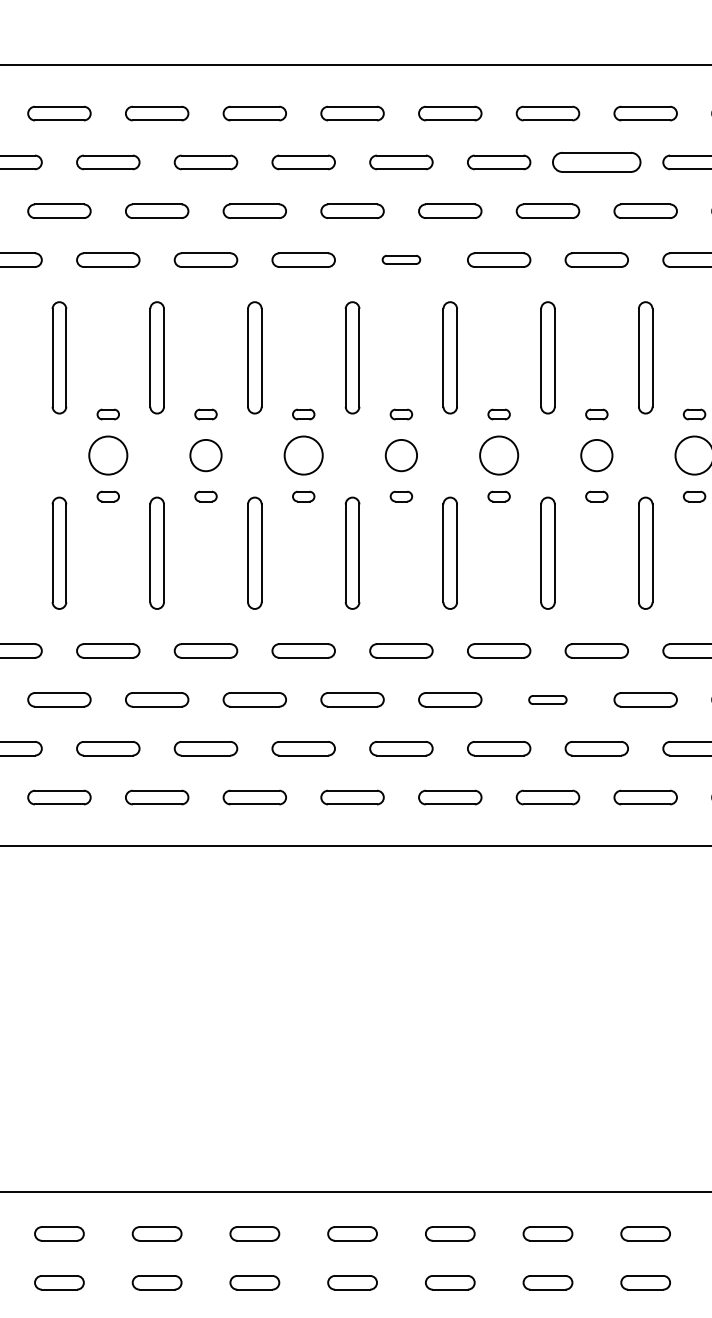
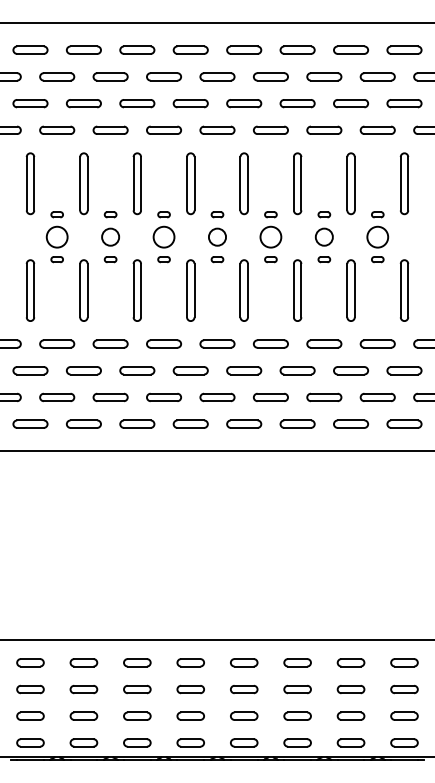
part: (597, 161) -> (324, 76), size x0.71
part: (401, 258) -> (217, 129), size x1.67
part: (547, 699) -> (297, 370), size x1.67

